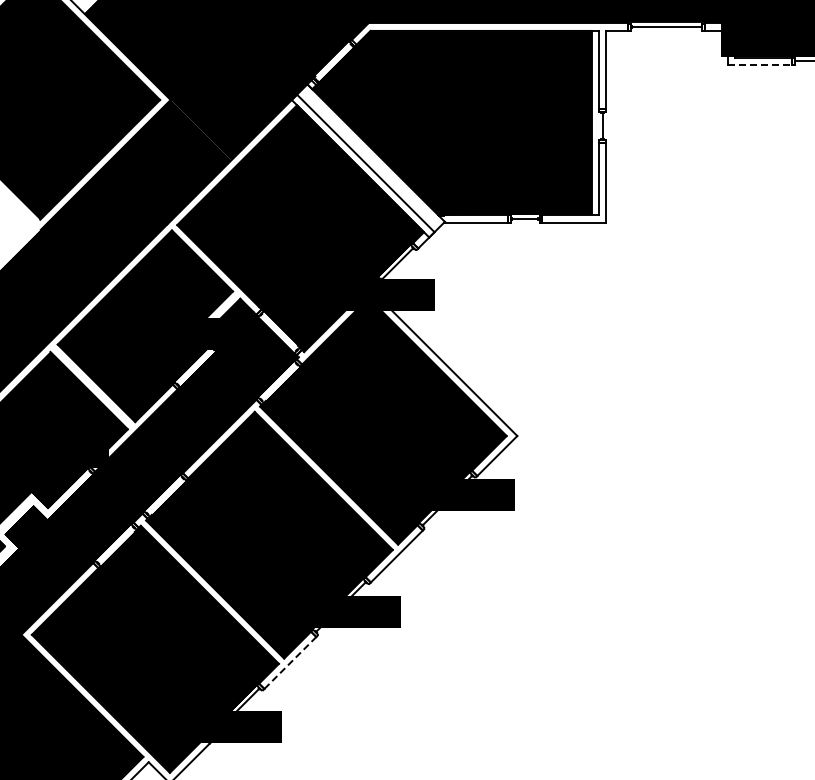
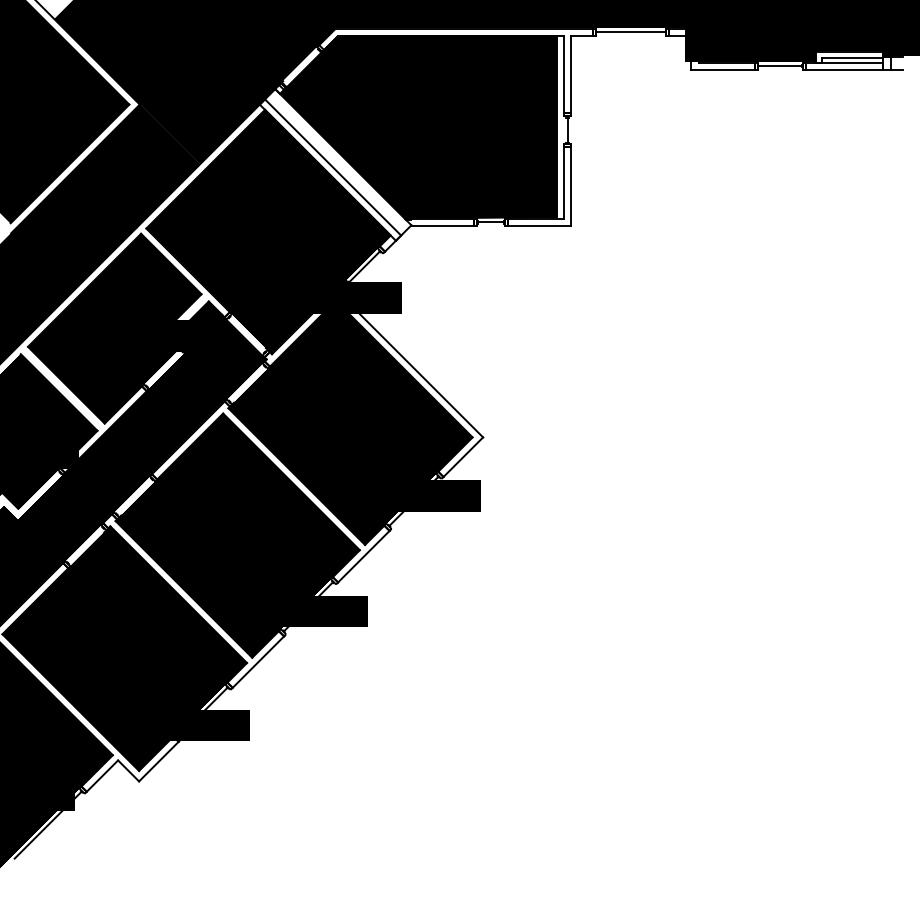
line: (760, 65) -> (723, 70), dashed -> solid
line: (290, 662) -> (258, 661), dashed -> solid

